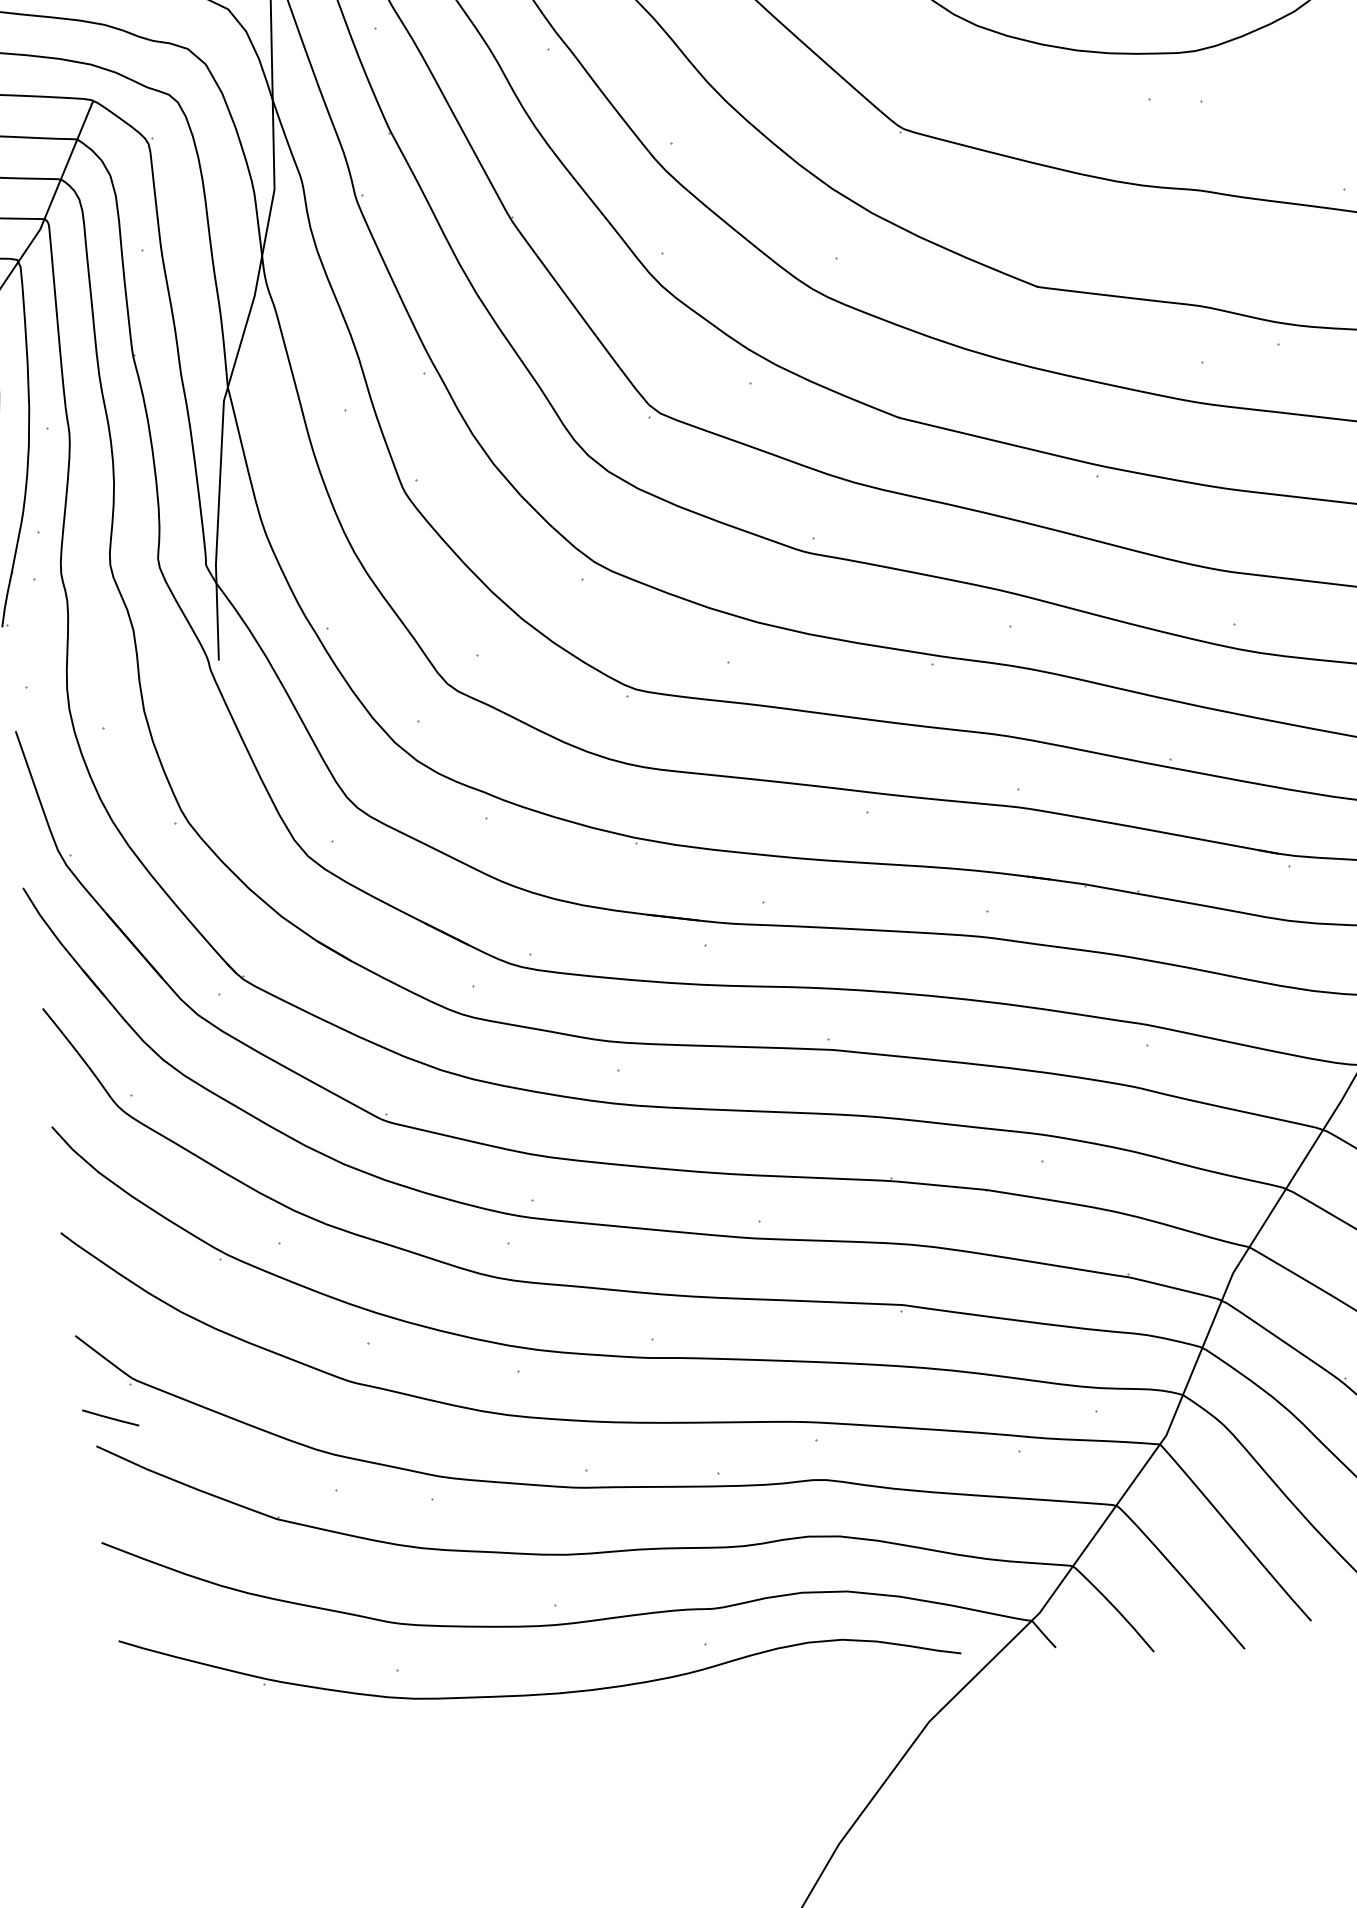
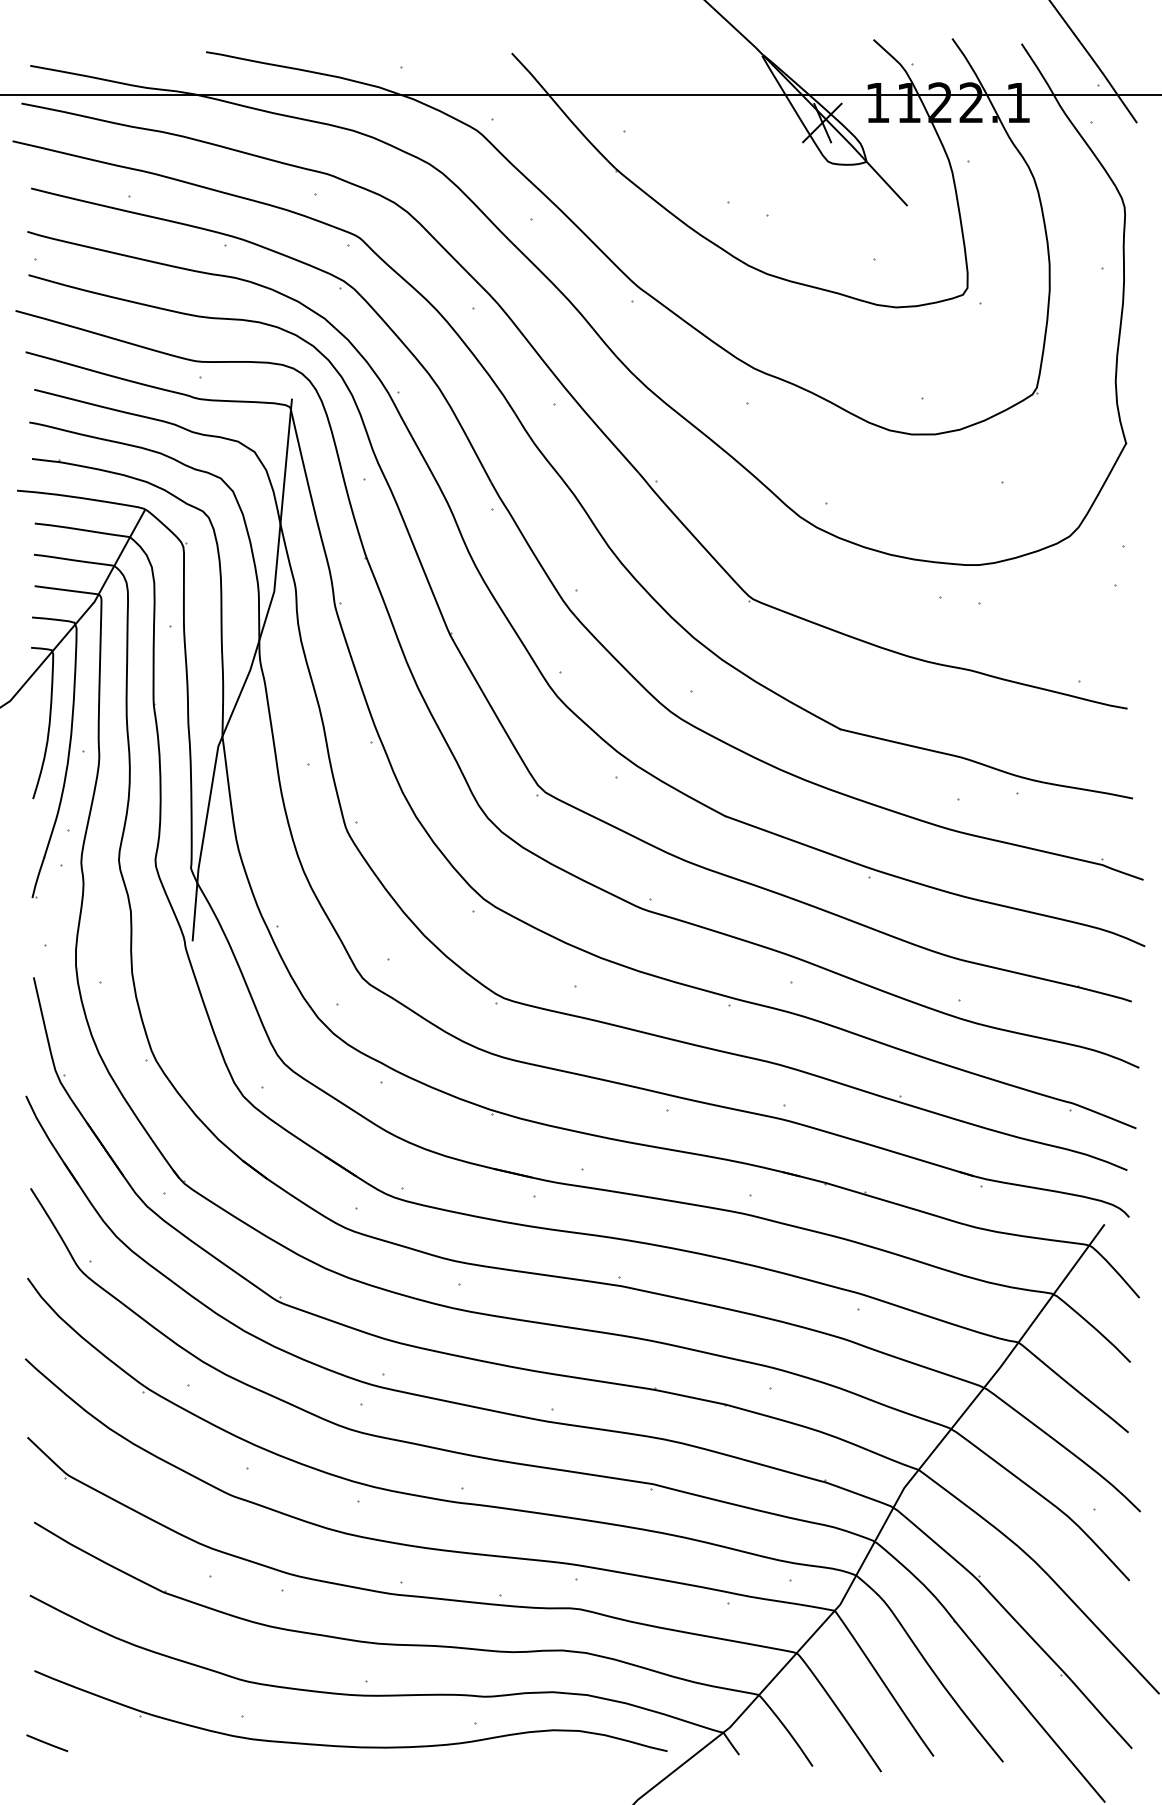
line: (111, 1418) -> (47, 1743), moved

